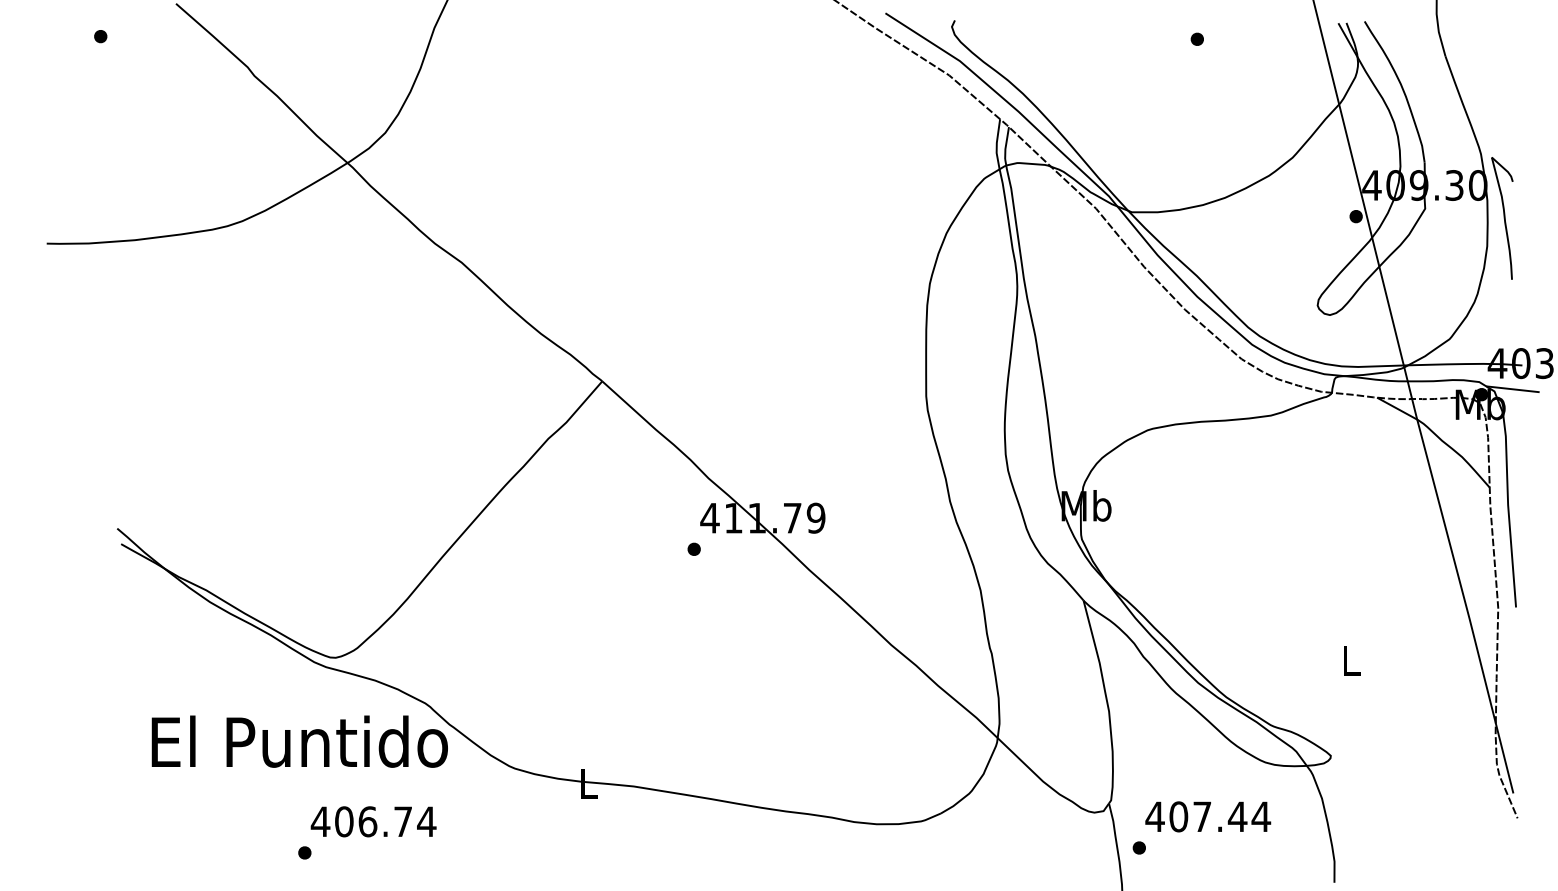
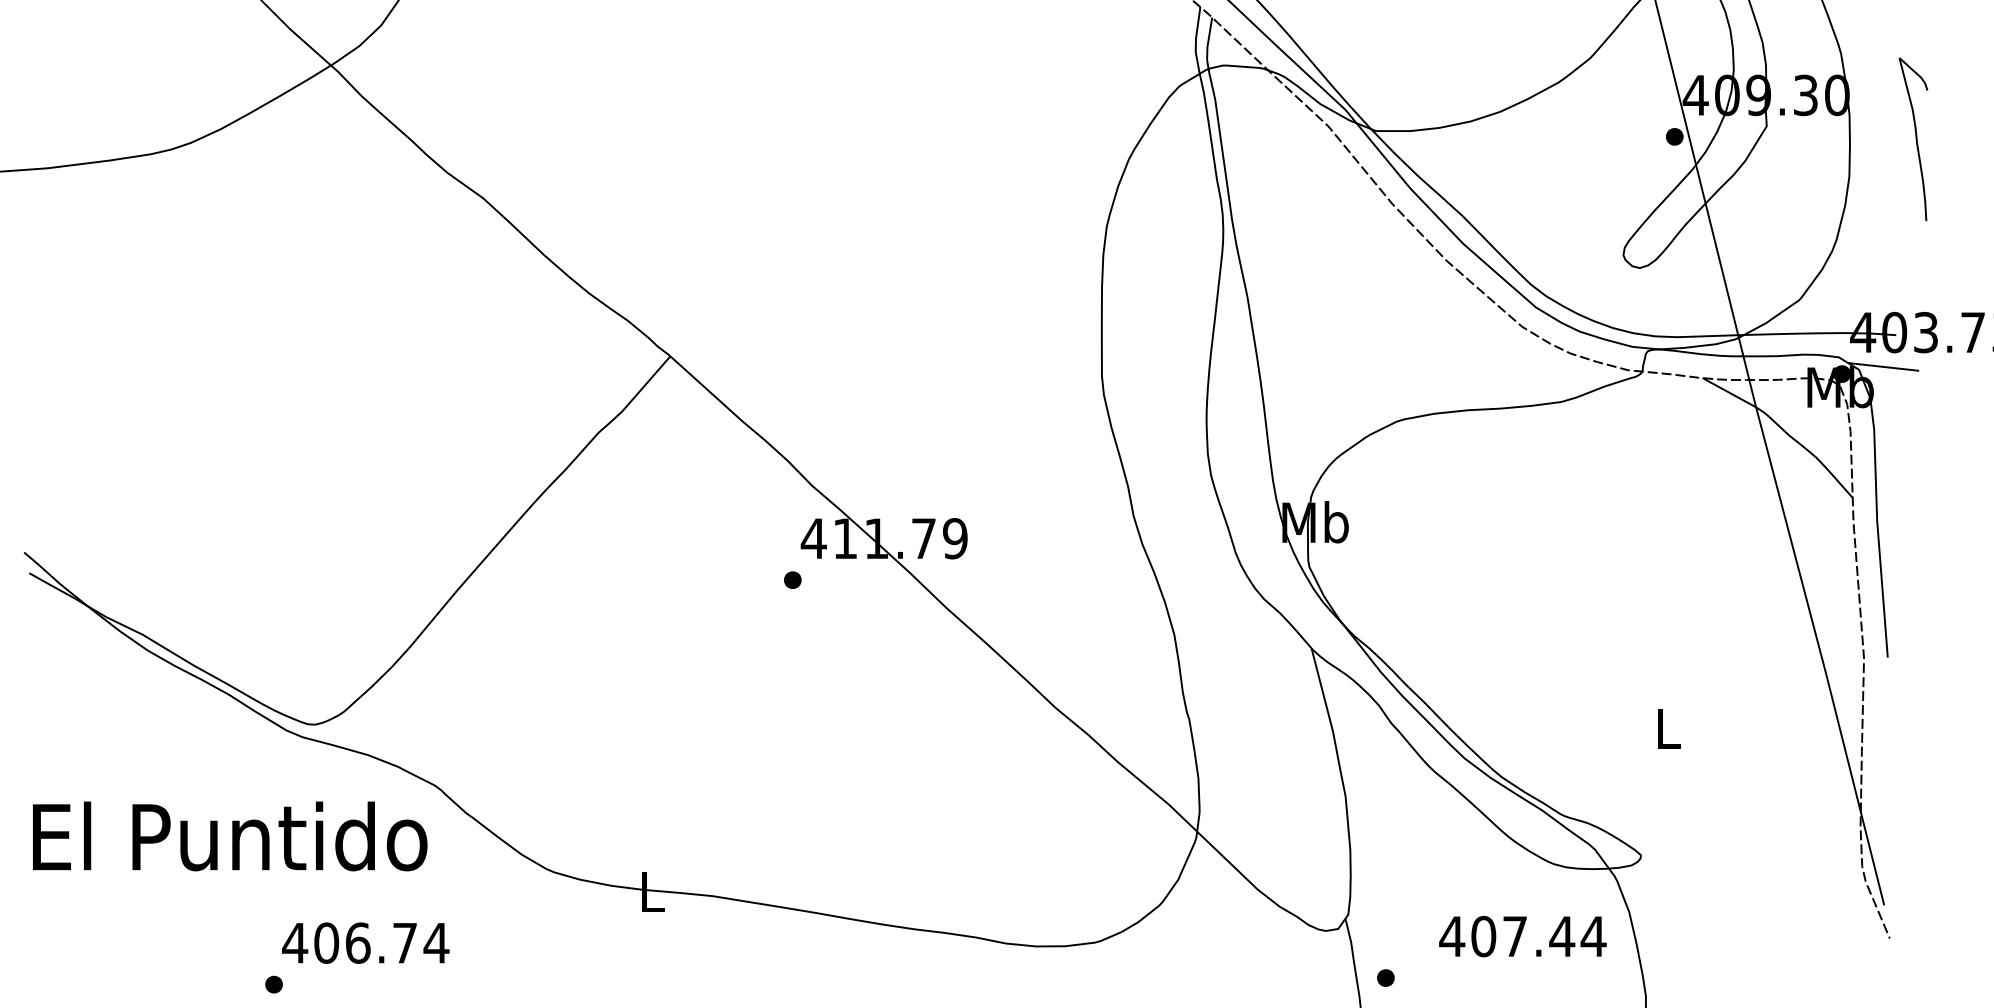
part: (1502, 218) -> (1913, 139), moved
text: (299, 741) -> (229, 836), moved
text: (1208, 816) -> (1523, 936), moved

